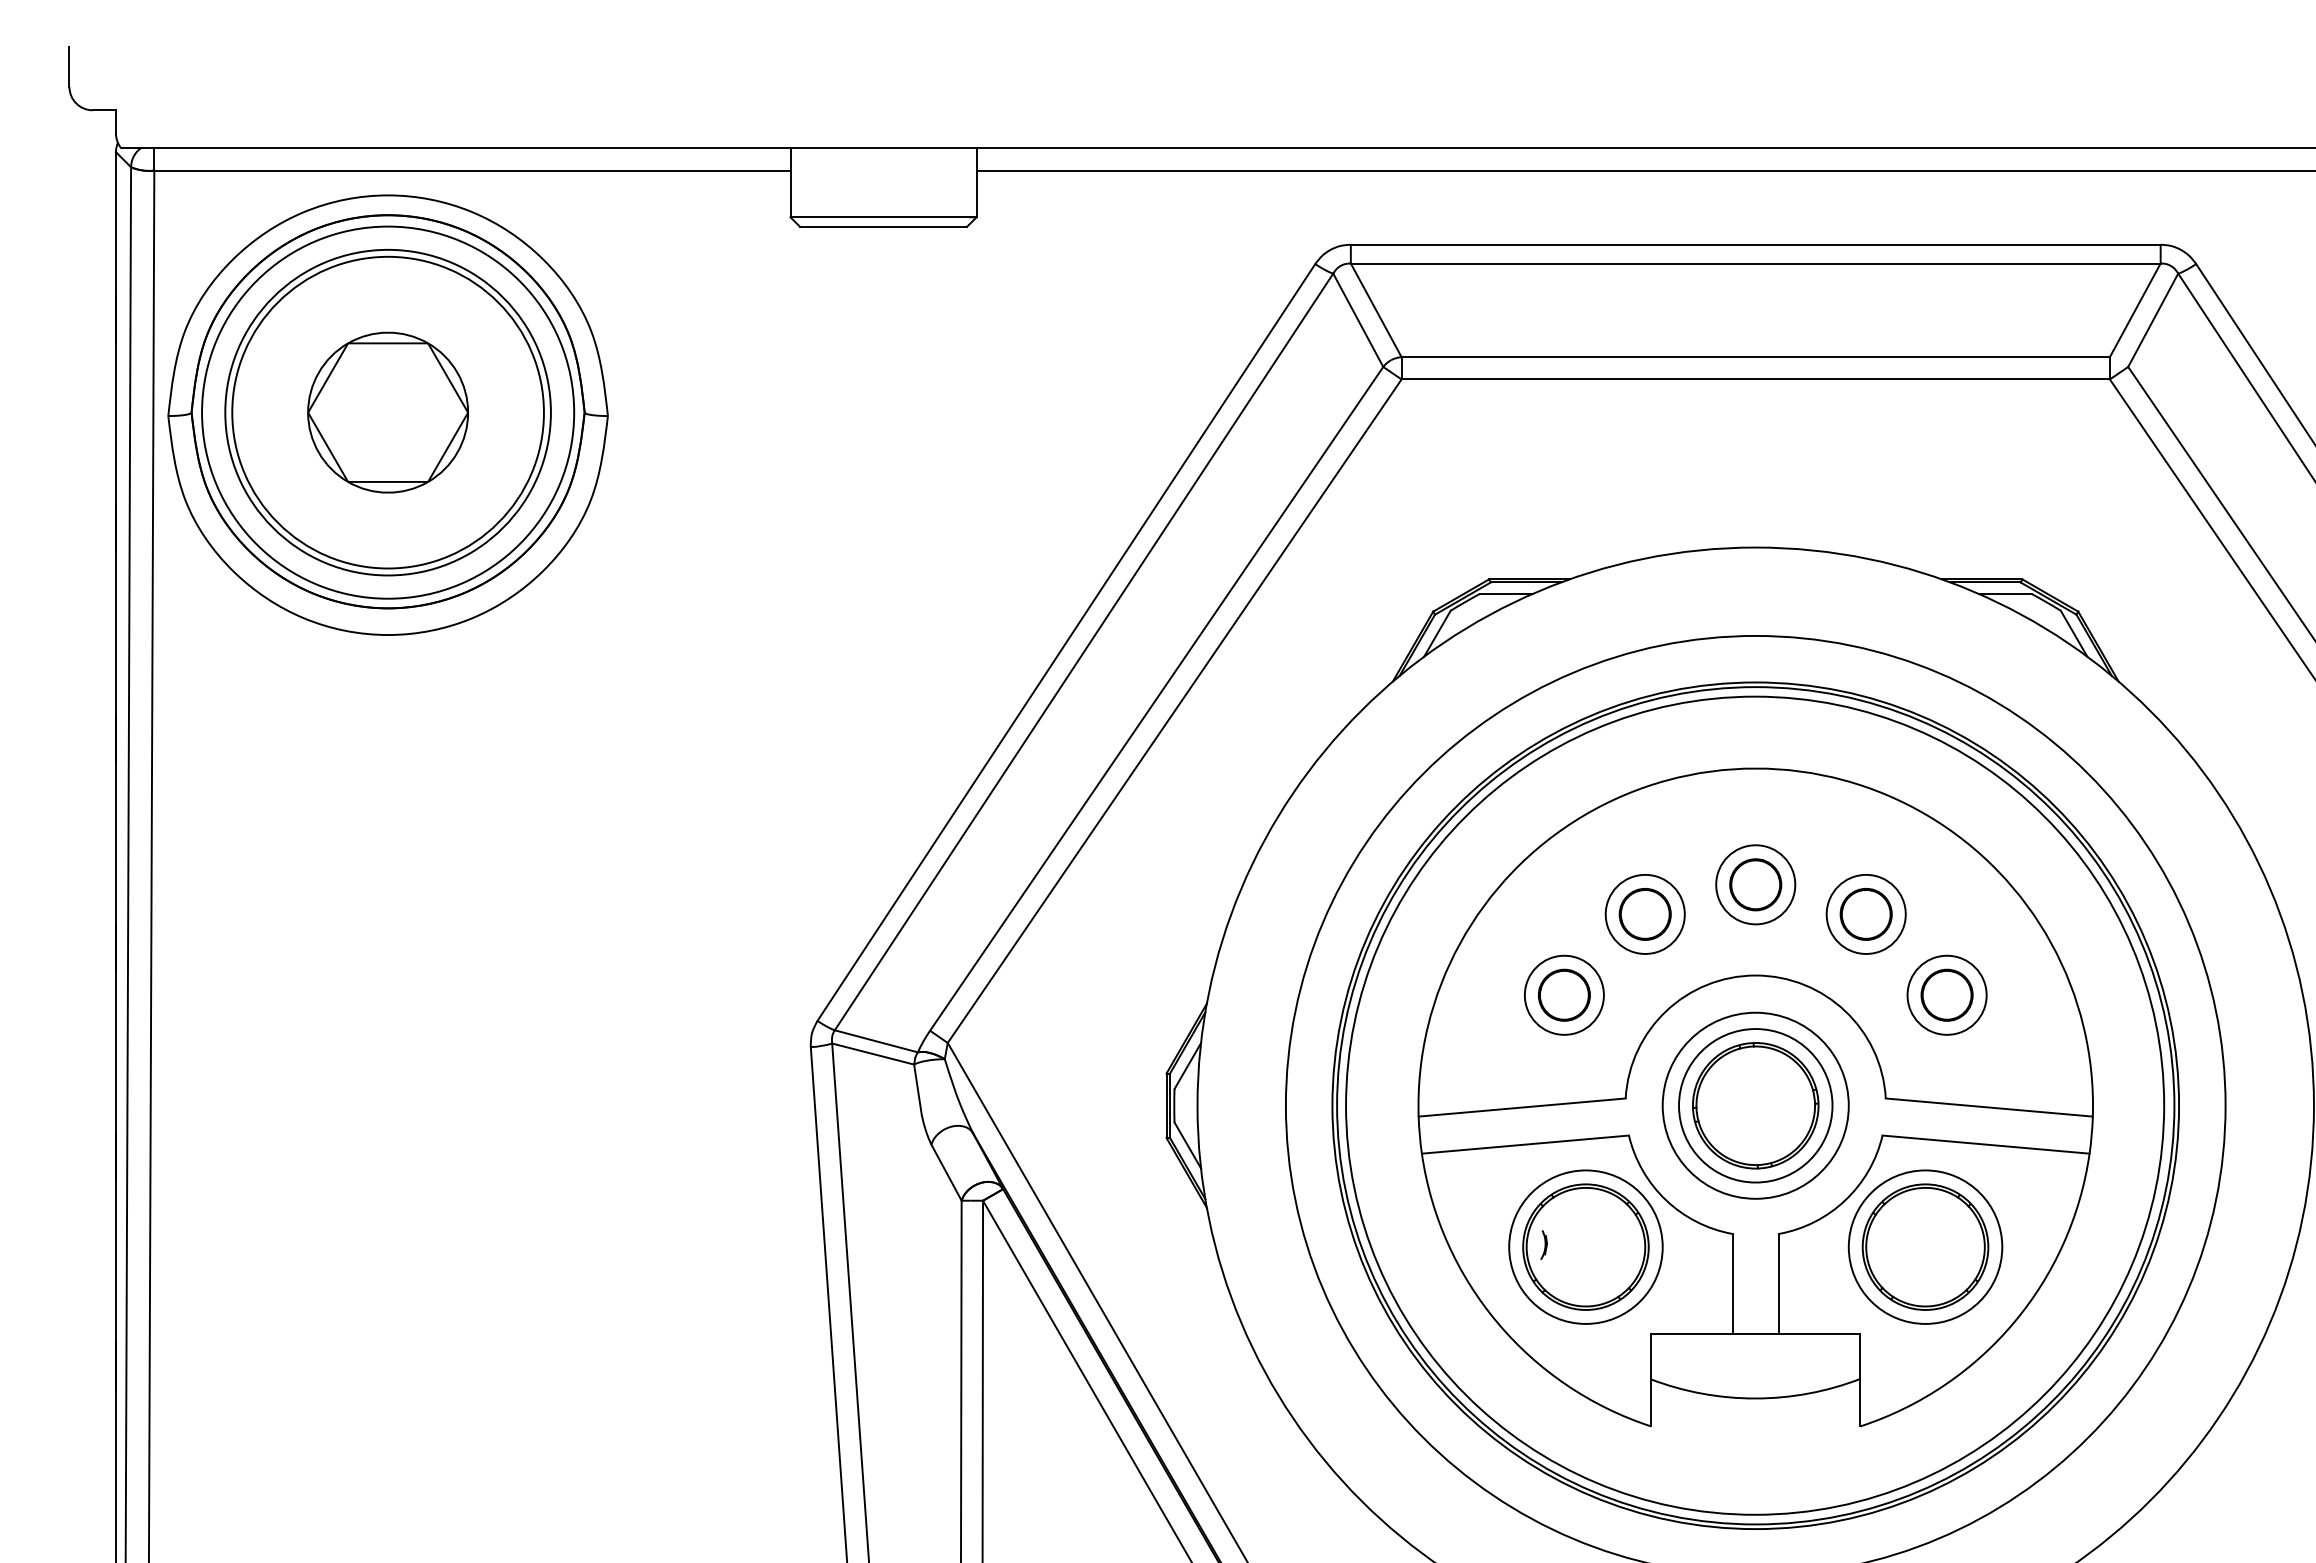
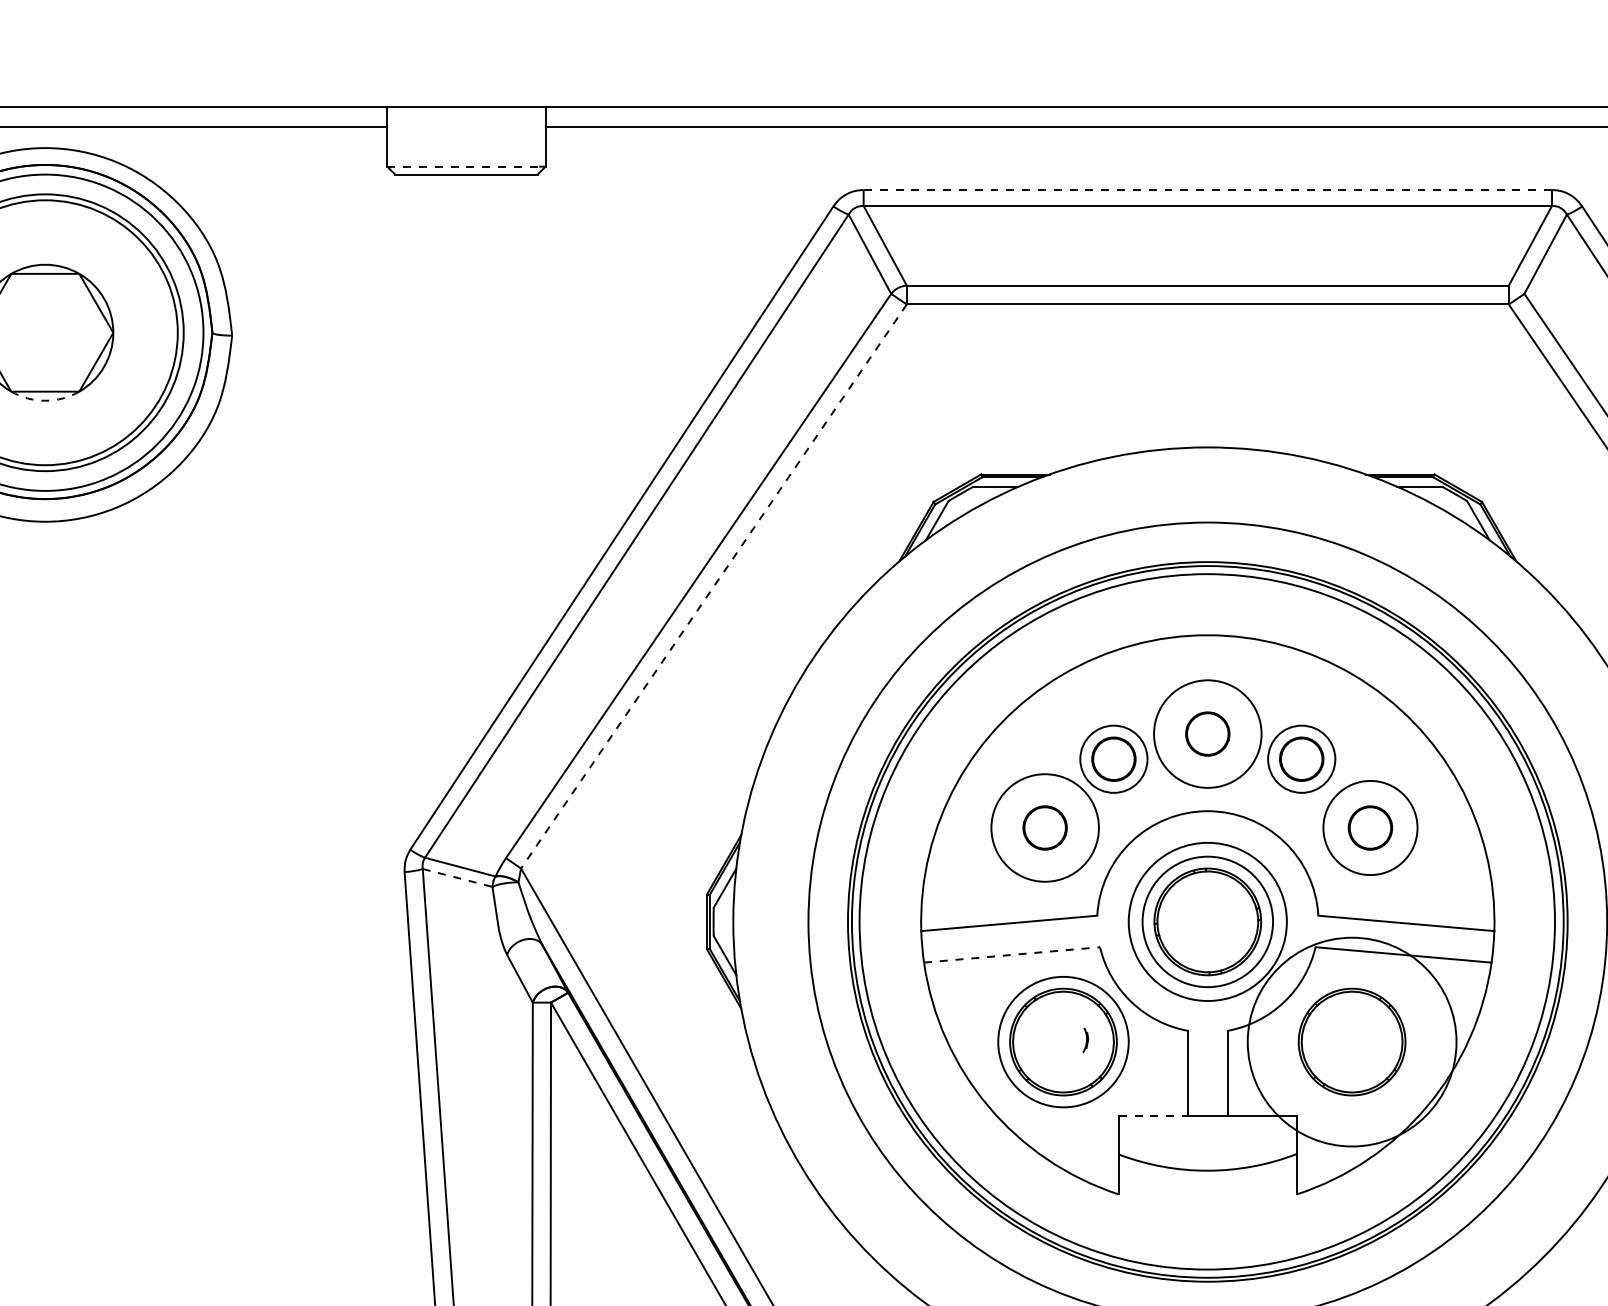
line: (884, 217) -> (467, 166), solid -> dashed
line: (1755, 244) -> (1207, 189), solid -> dashed
arc: (388, 492) -> (45, 400), solid -> dashed
line: (1174, 711) -> (713, 586), solid -> dashed
circle: (1755, 884) -> (1207, 733), size x1.6
circle: (1563, 994) -> (1044, 827), size x1.6
circle: (1946, 994) -> (1369, 827), size x1.4
line: (873, 1054) -> (457, 878), solid -> dashed
line: (1525, 1144) -> (1012, 954), solid -> dashed
part: (1543, 1244) -> (1085, 1039), moved
circle: (1925, 1246) -> (1352, 1041), size x1.6
line: (1691, 1333) -> (1153, 1115), solid -> dashed

